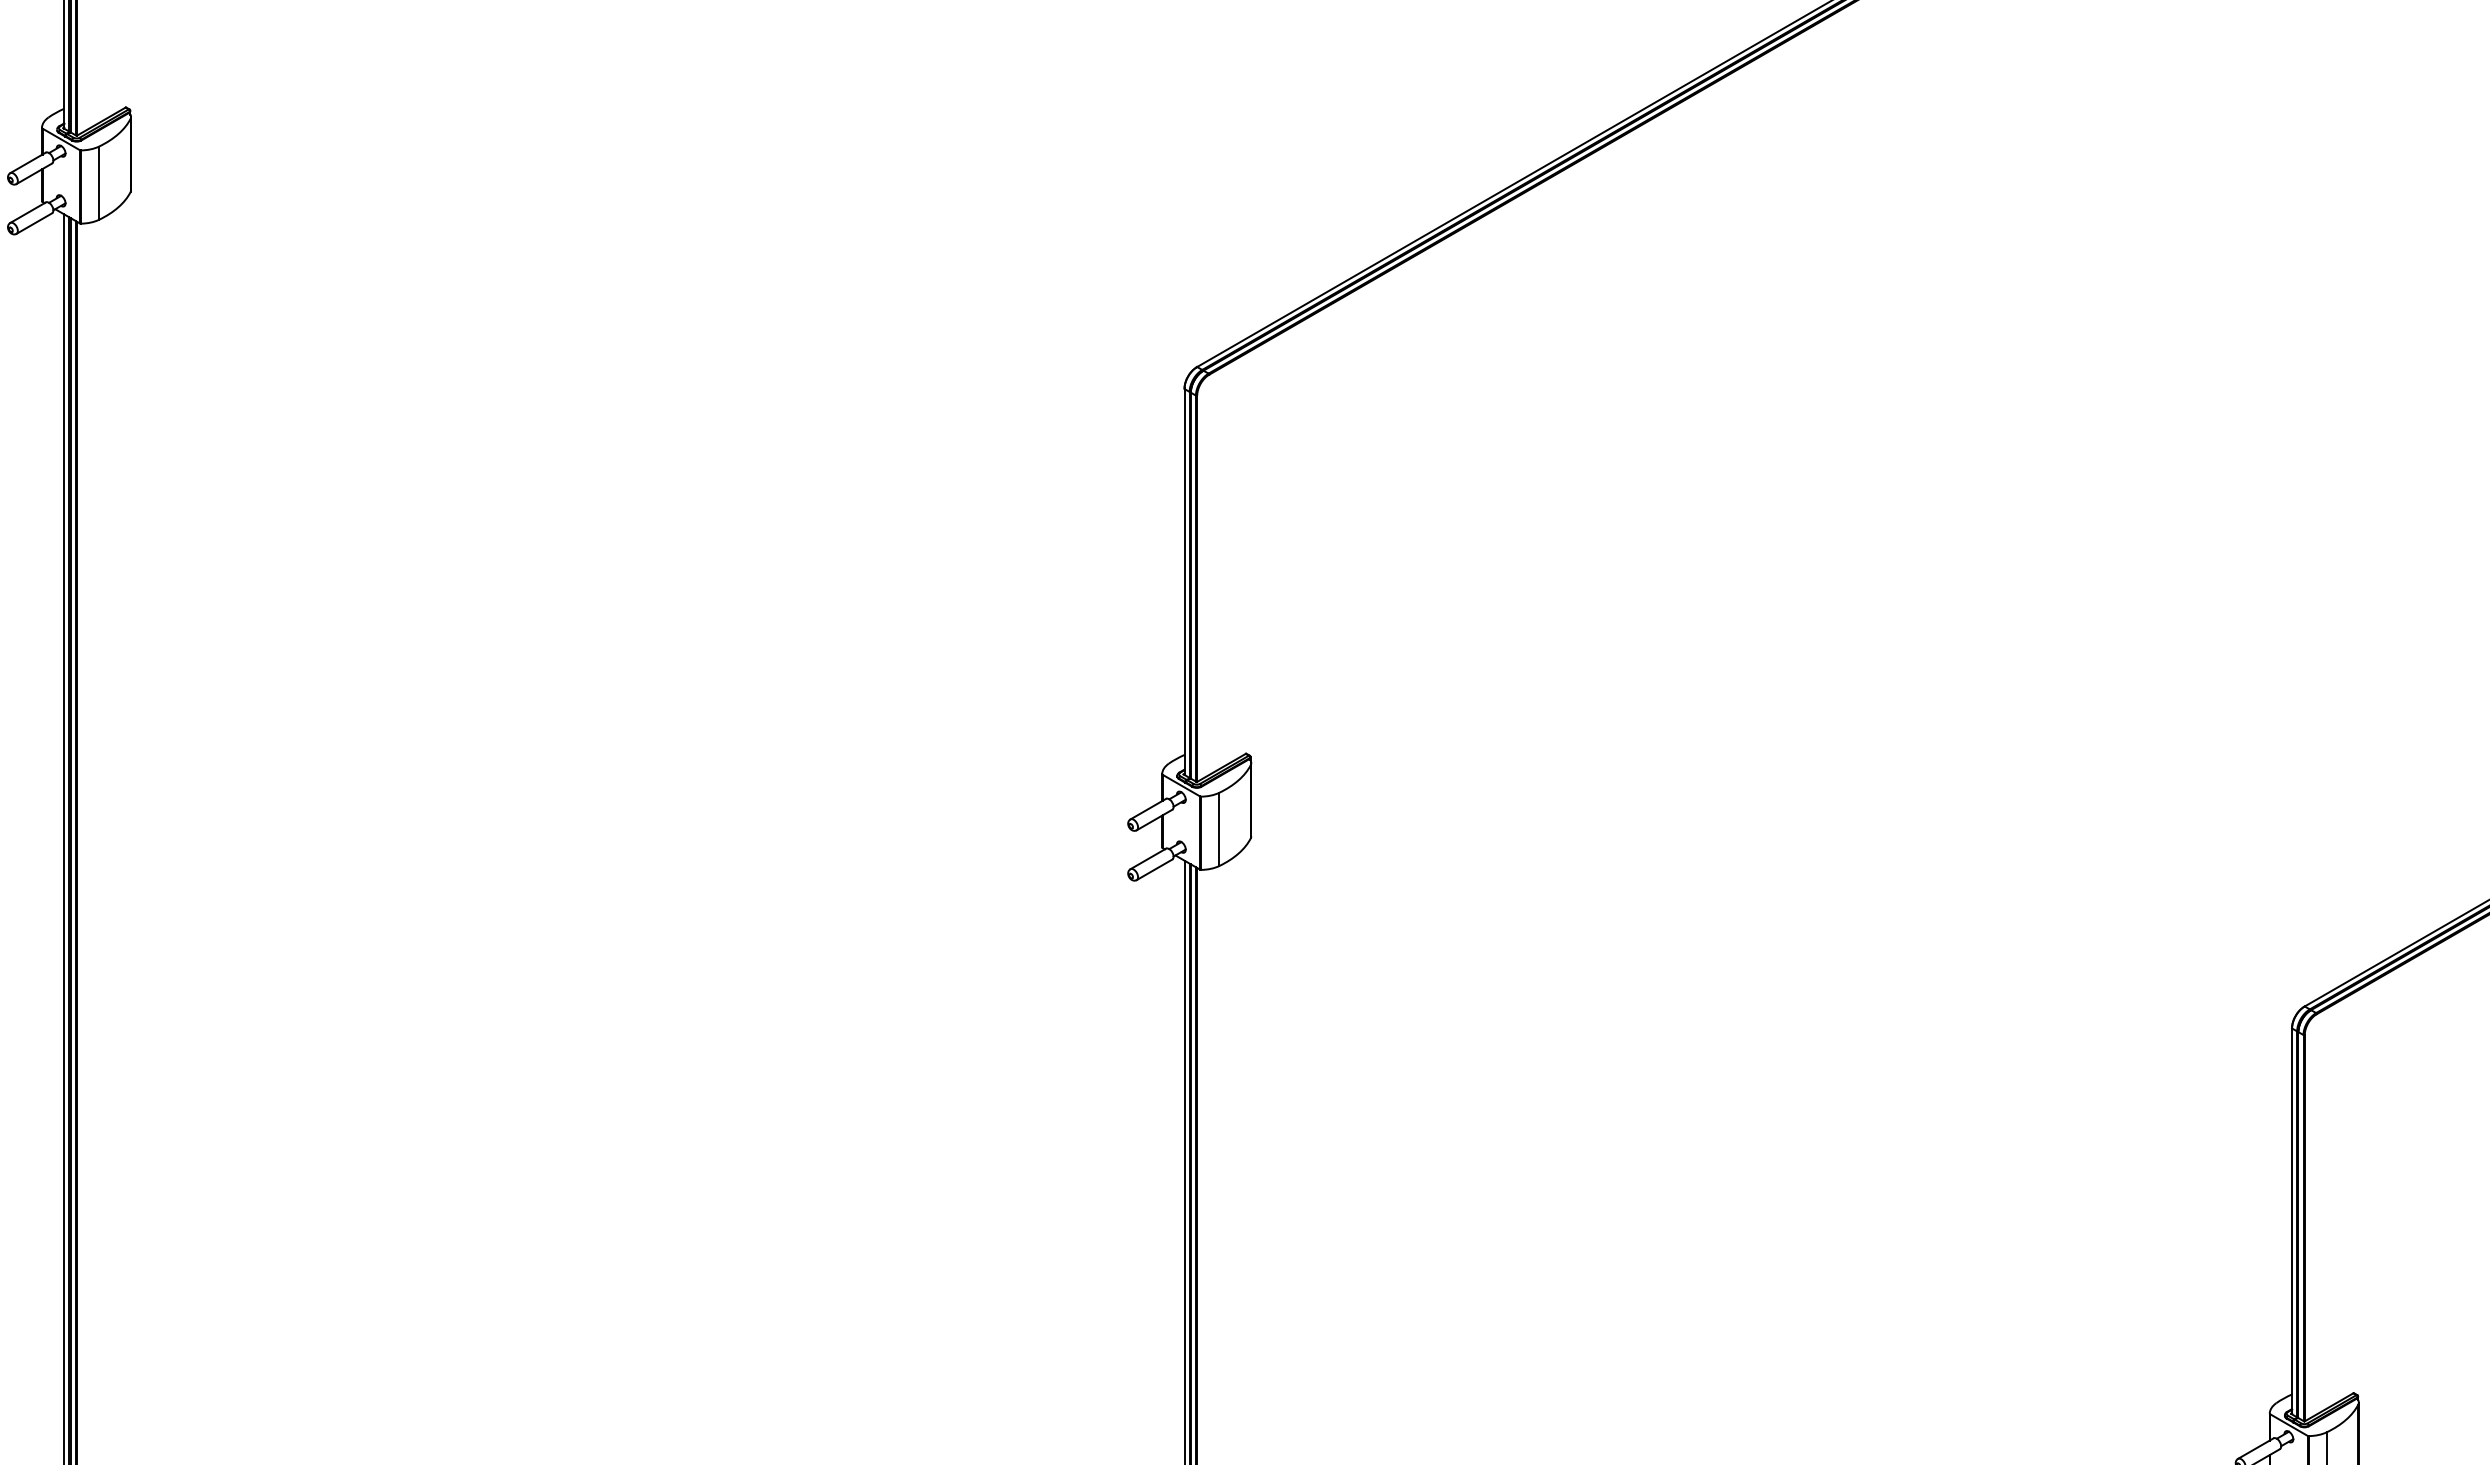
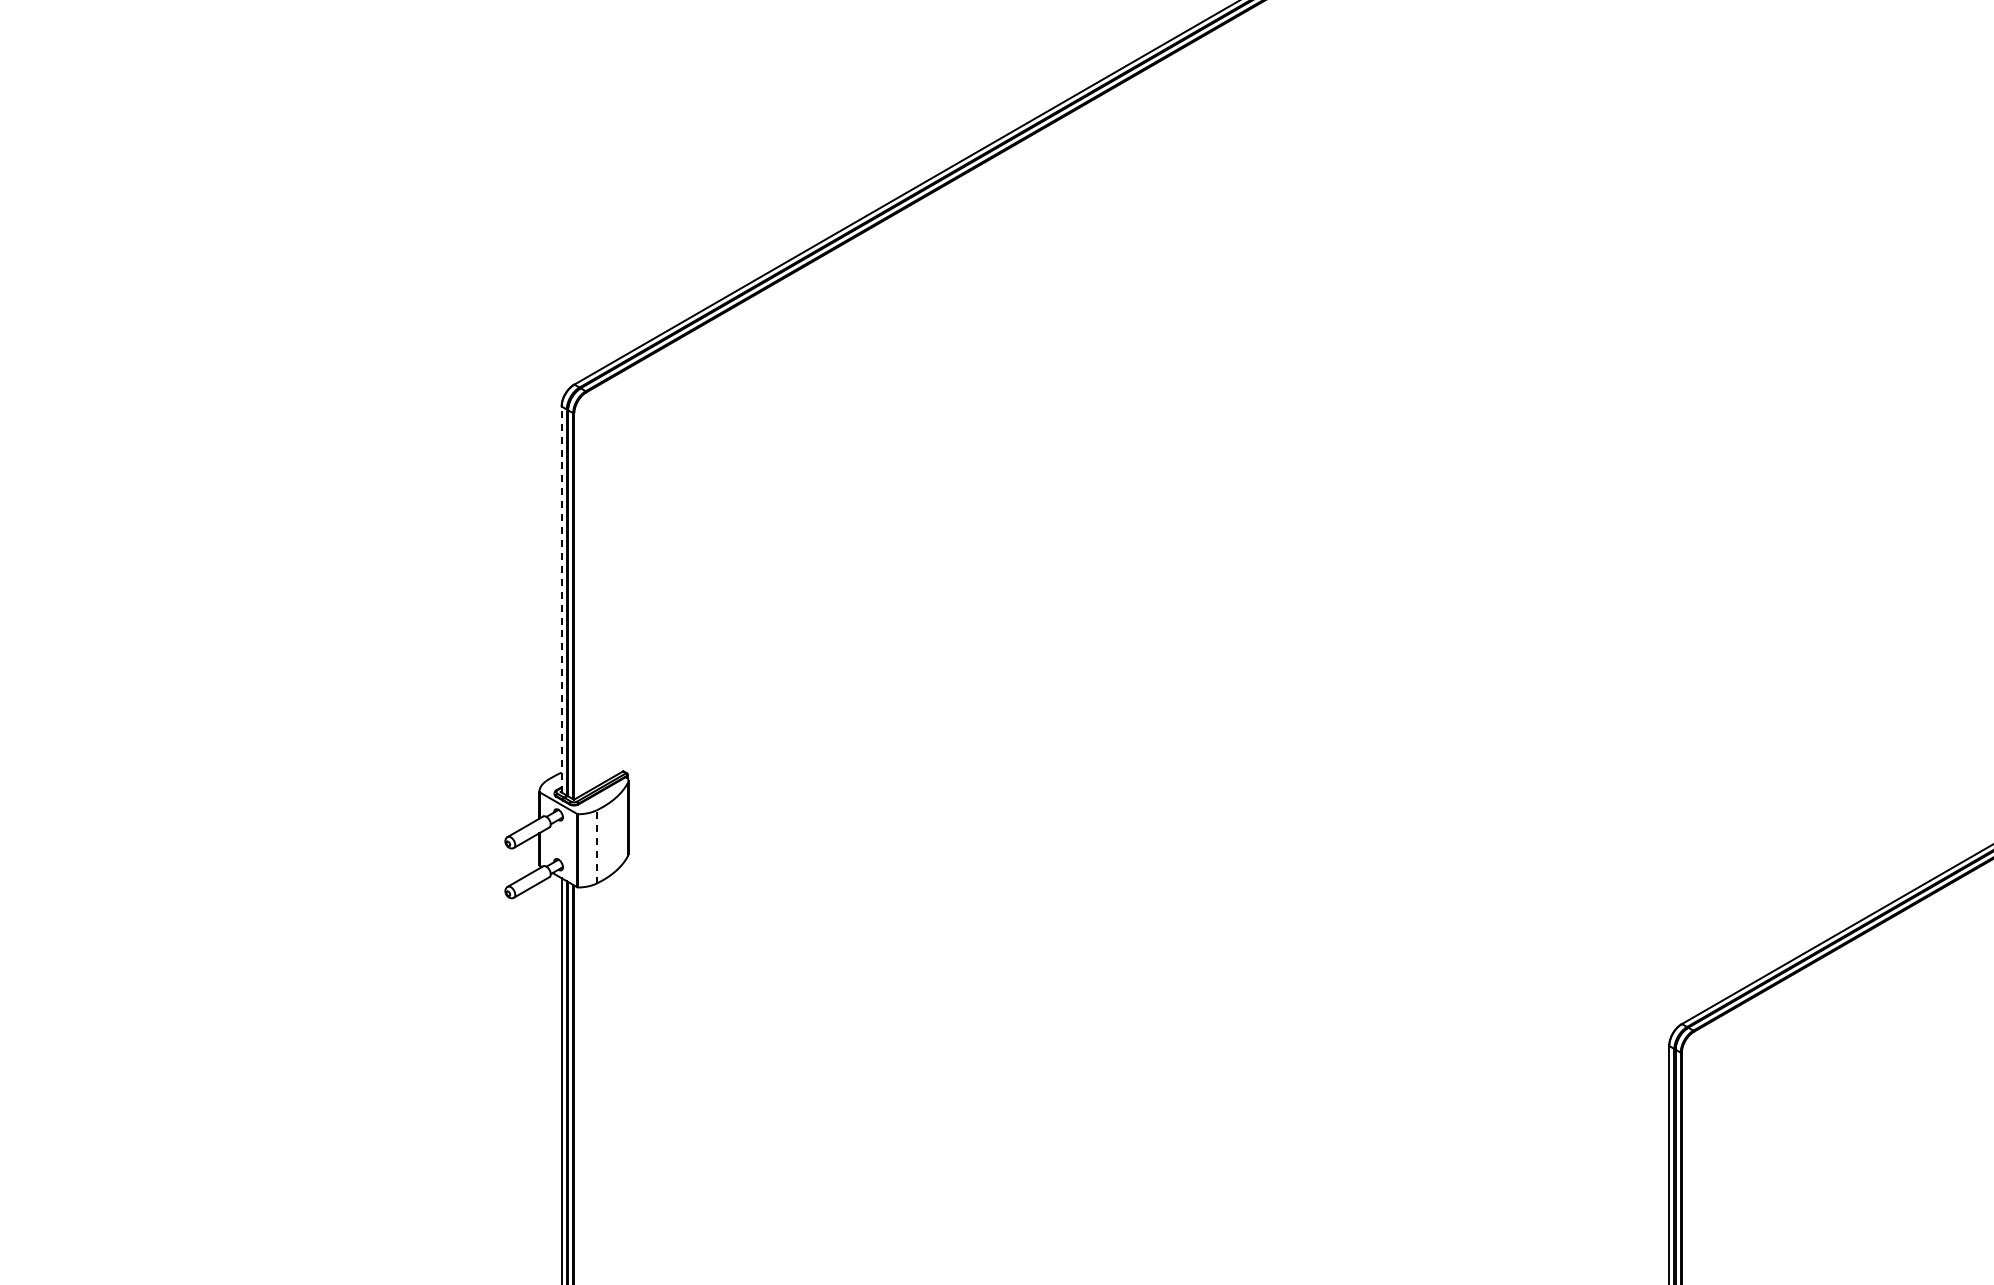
line: (1184, 581) -> (561, 599), solid -> dashed
line: (1219, 829) -> (596, 847), solid -> dashed

